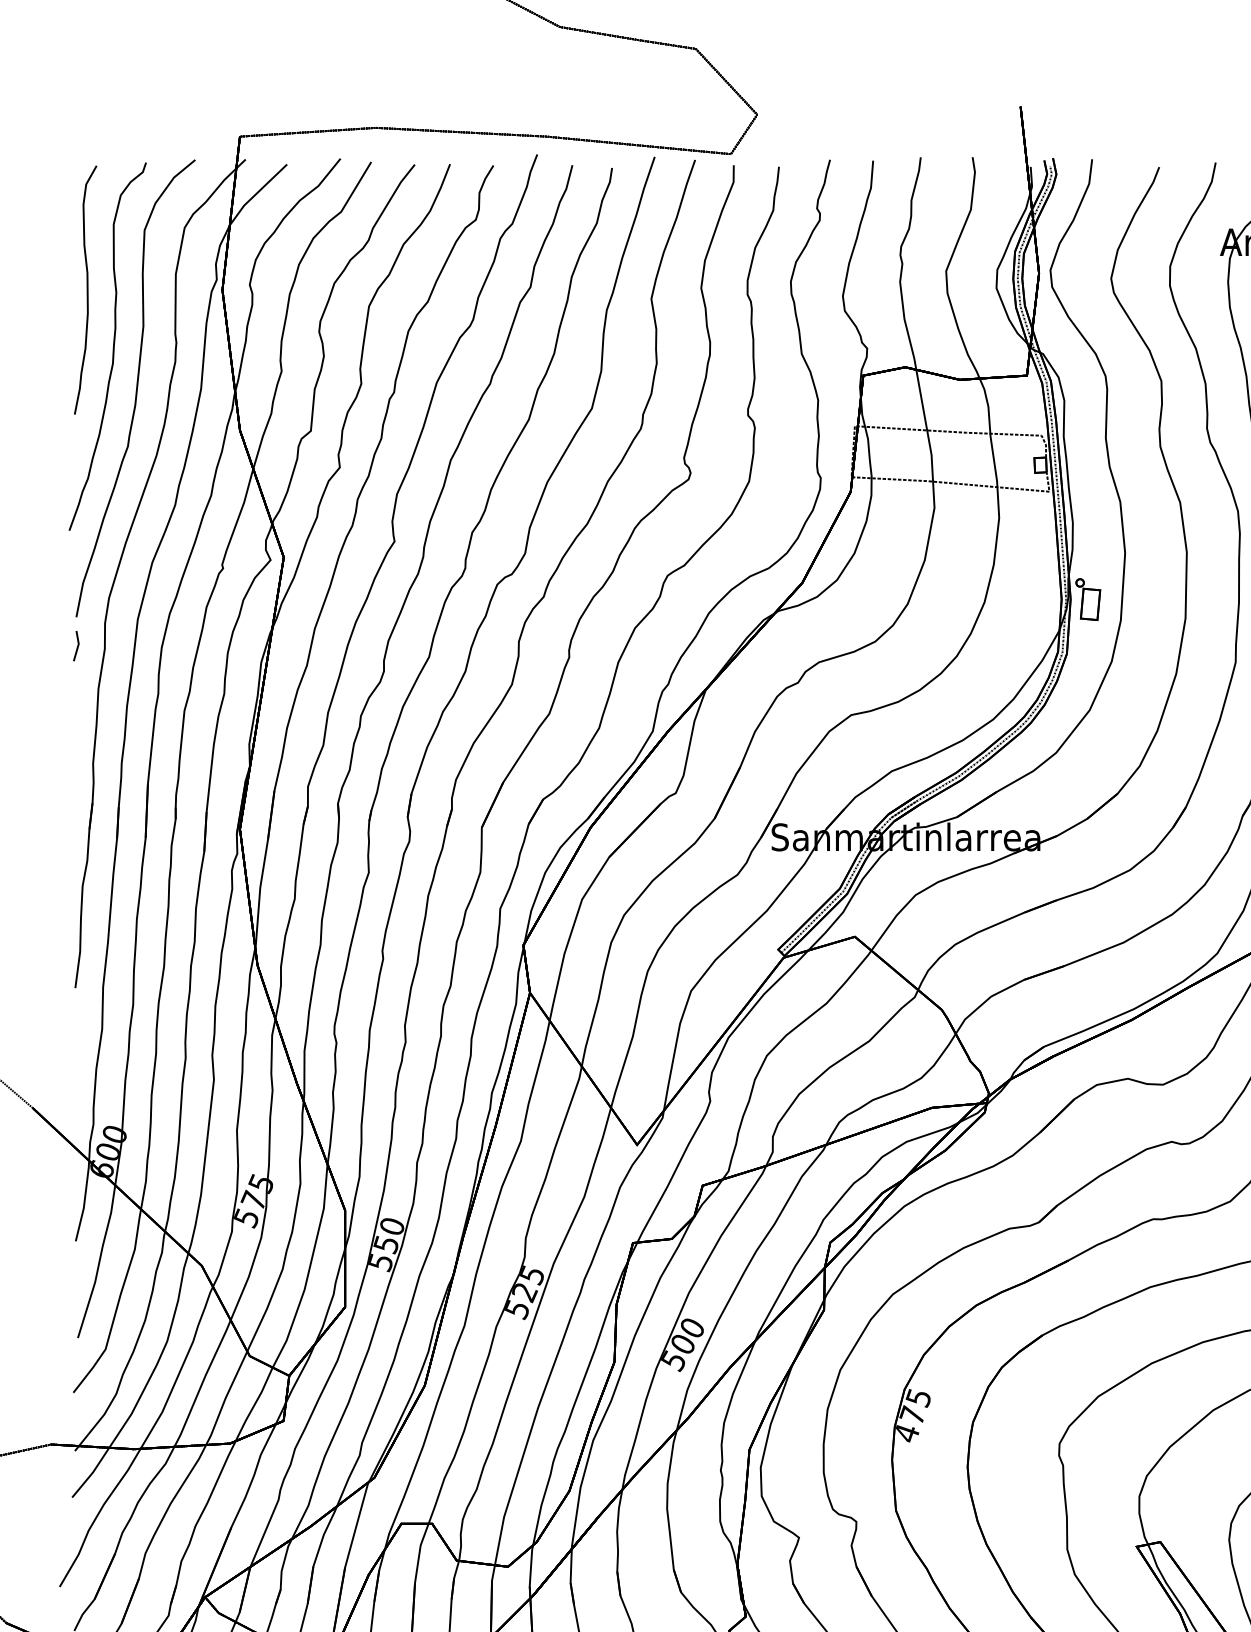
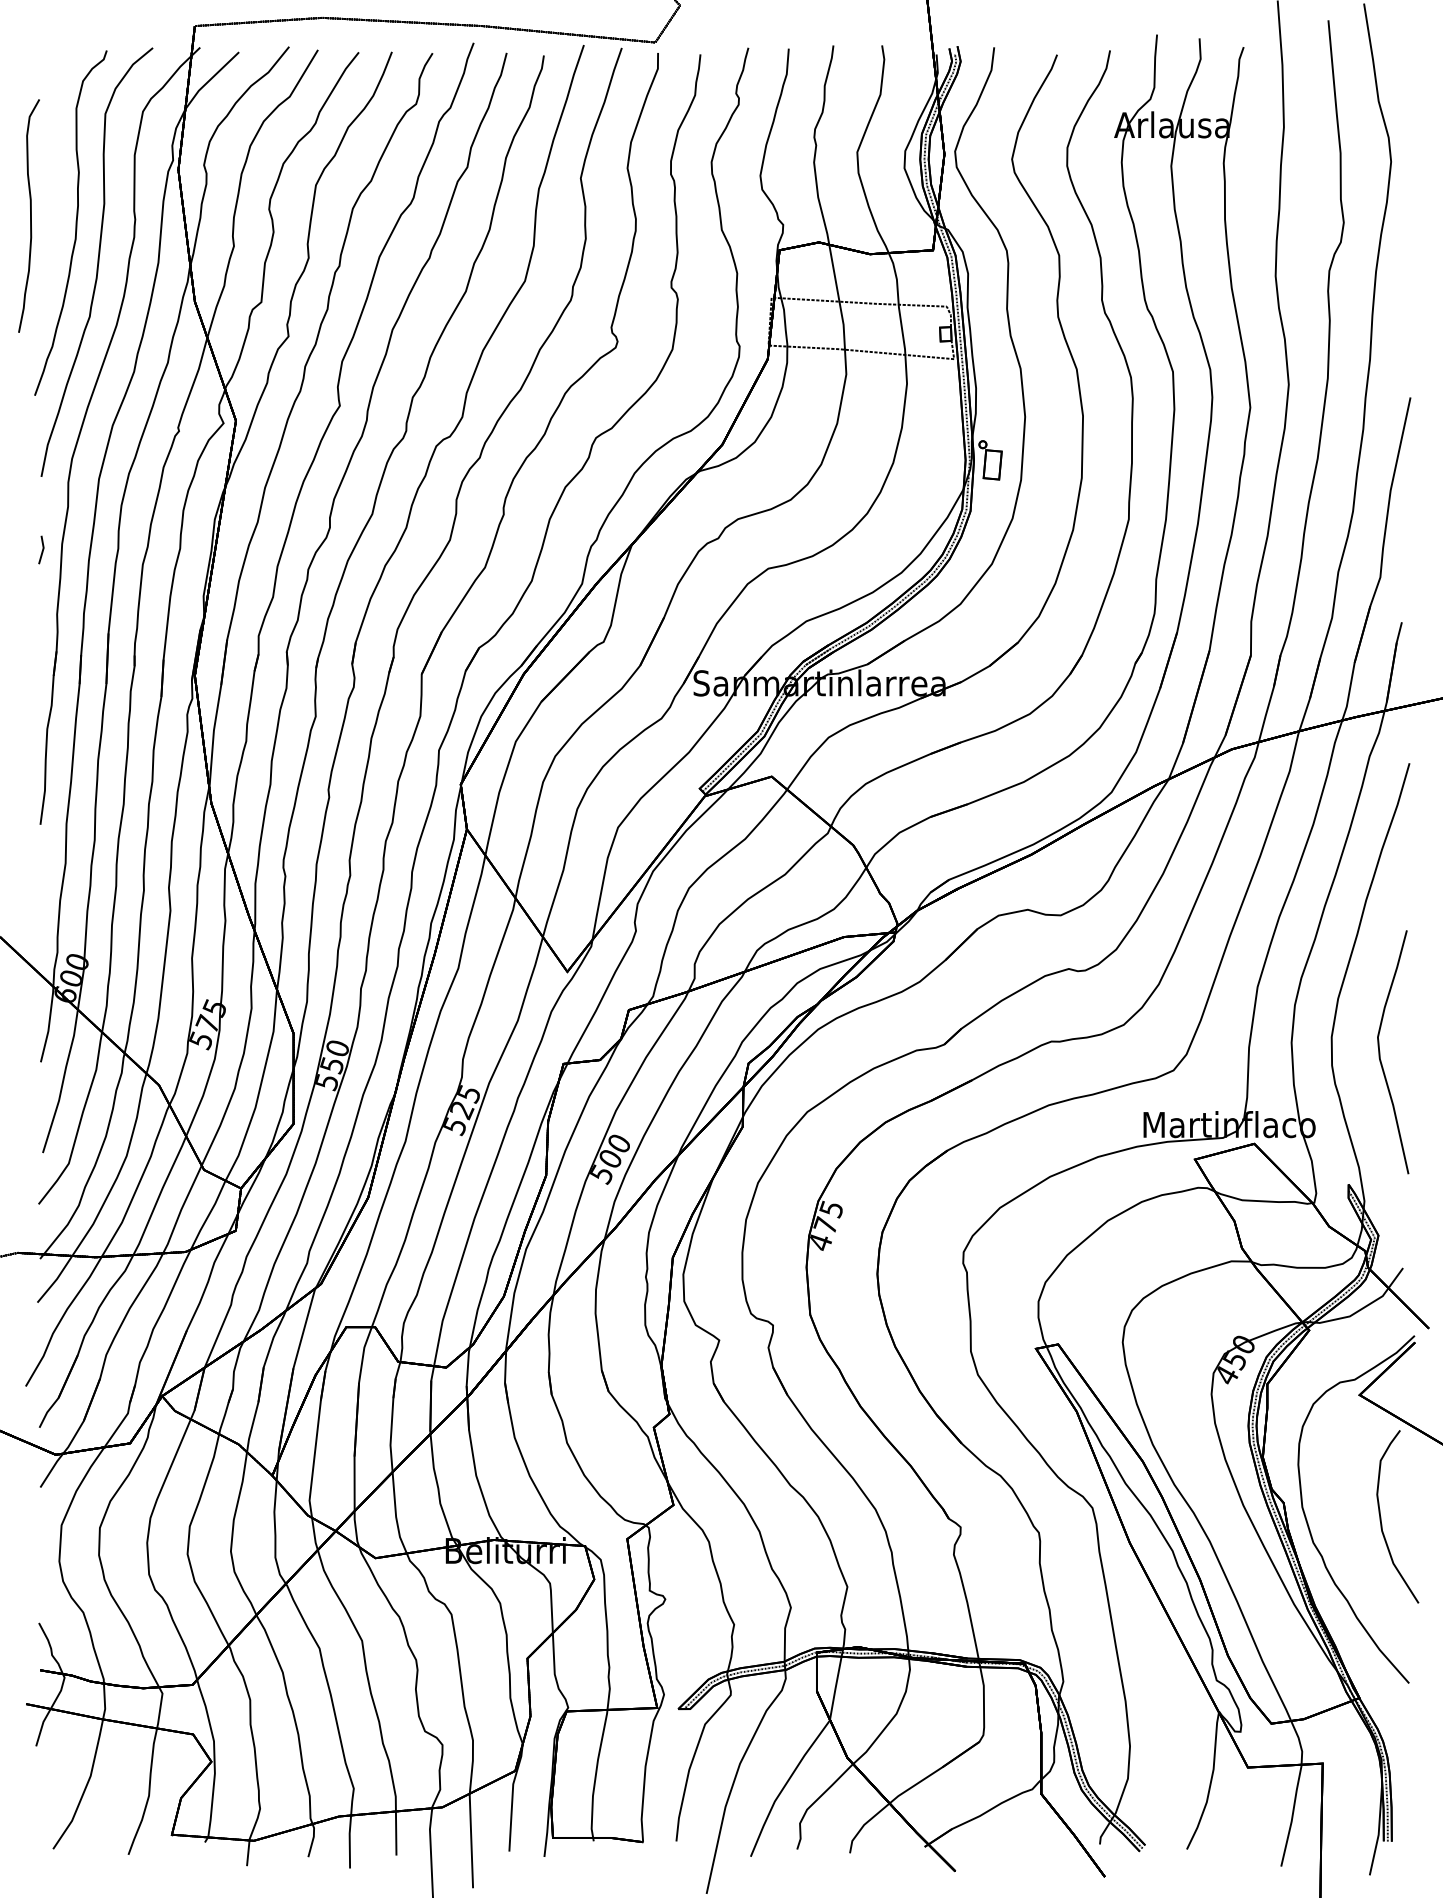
curve: (87, 289) -> (30, 215), moved
line: (77, 645) -> (42, 549), moved

